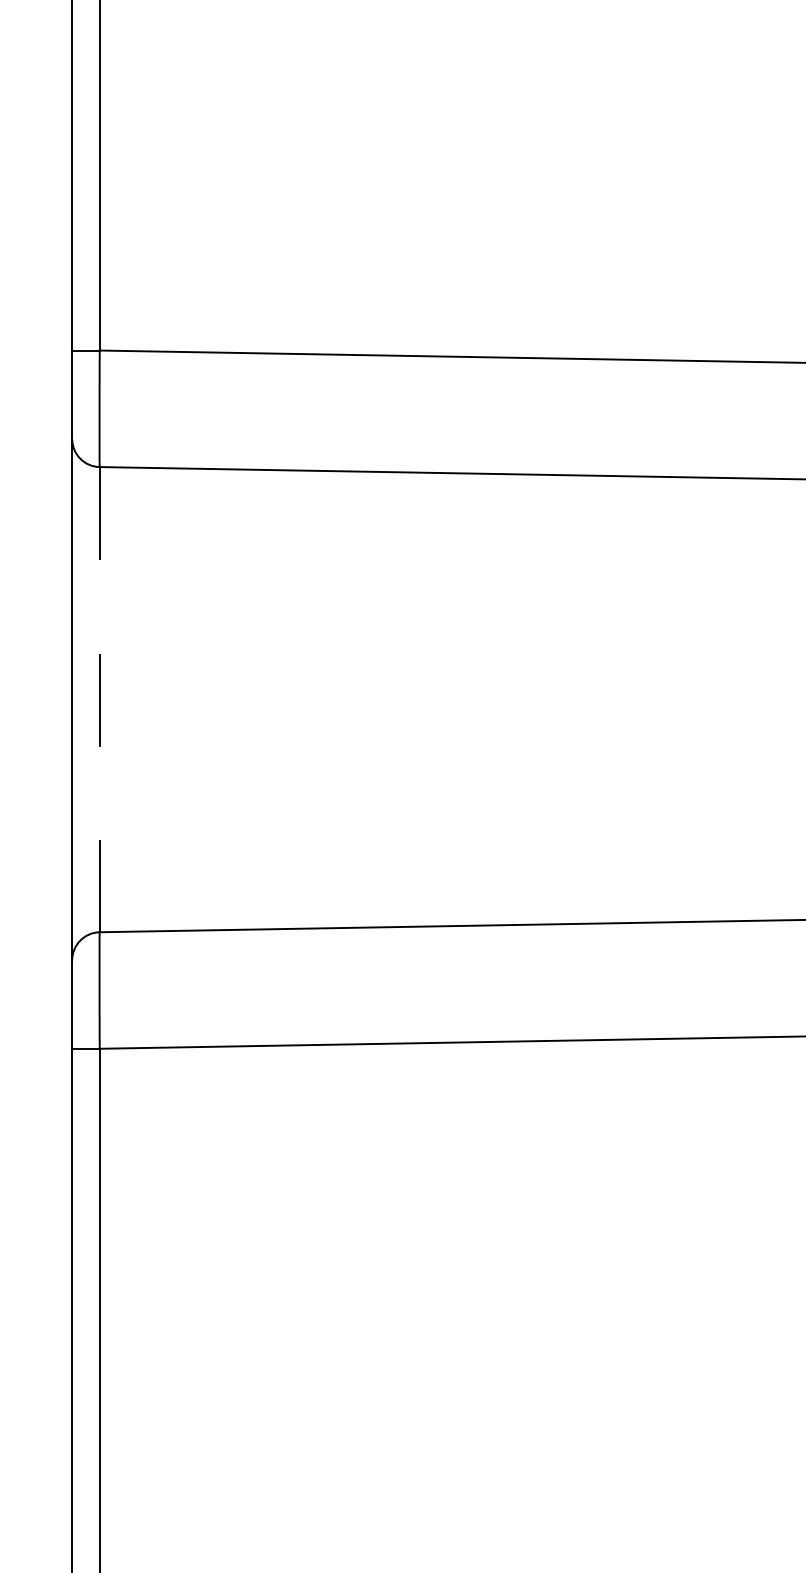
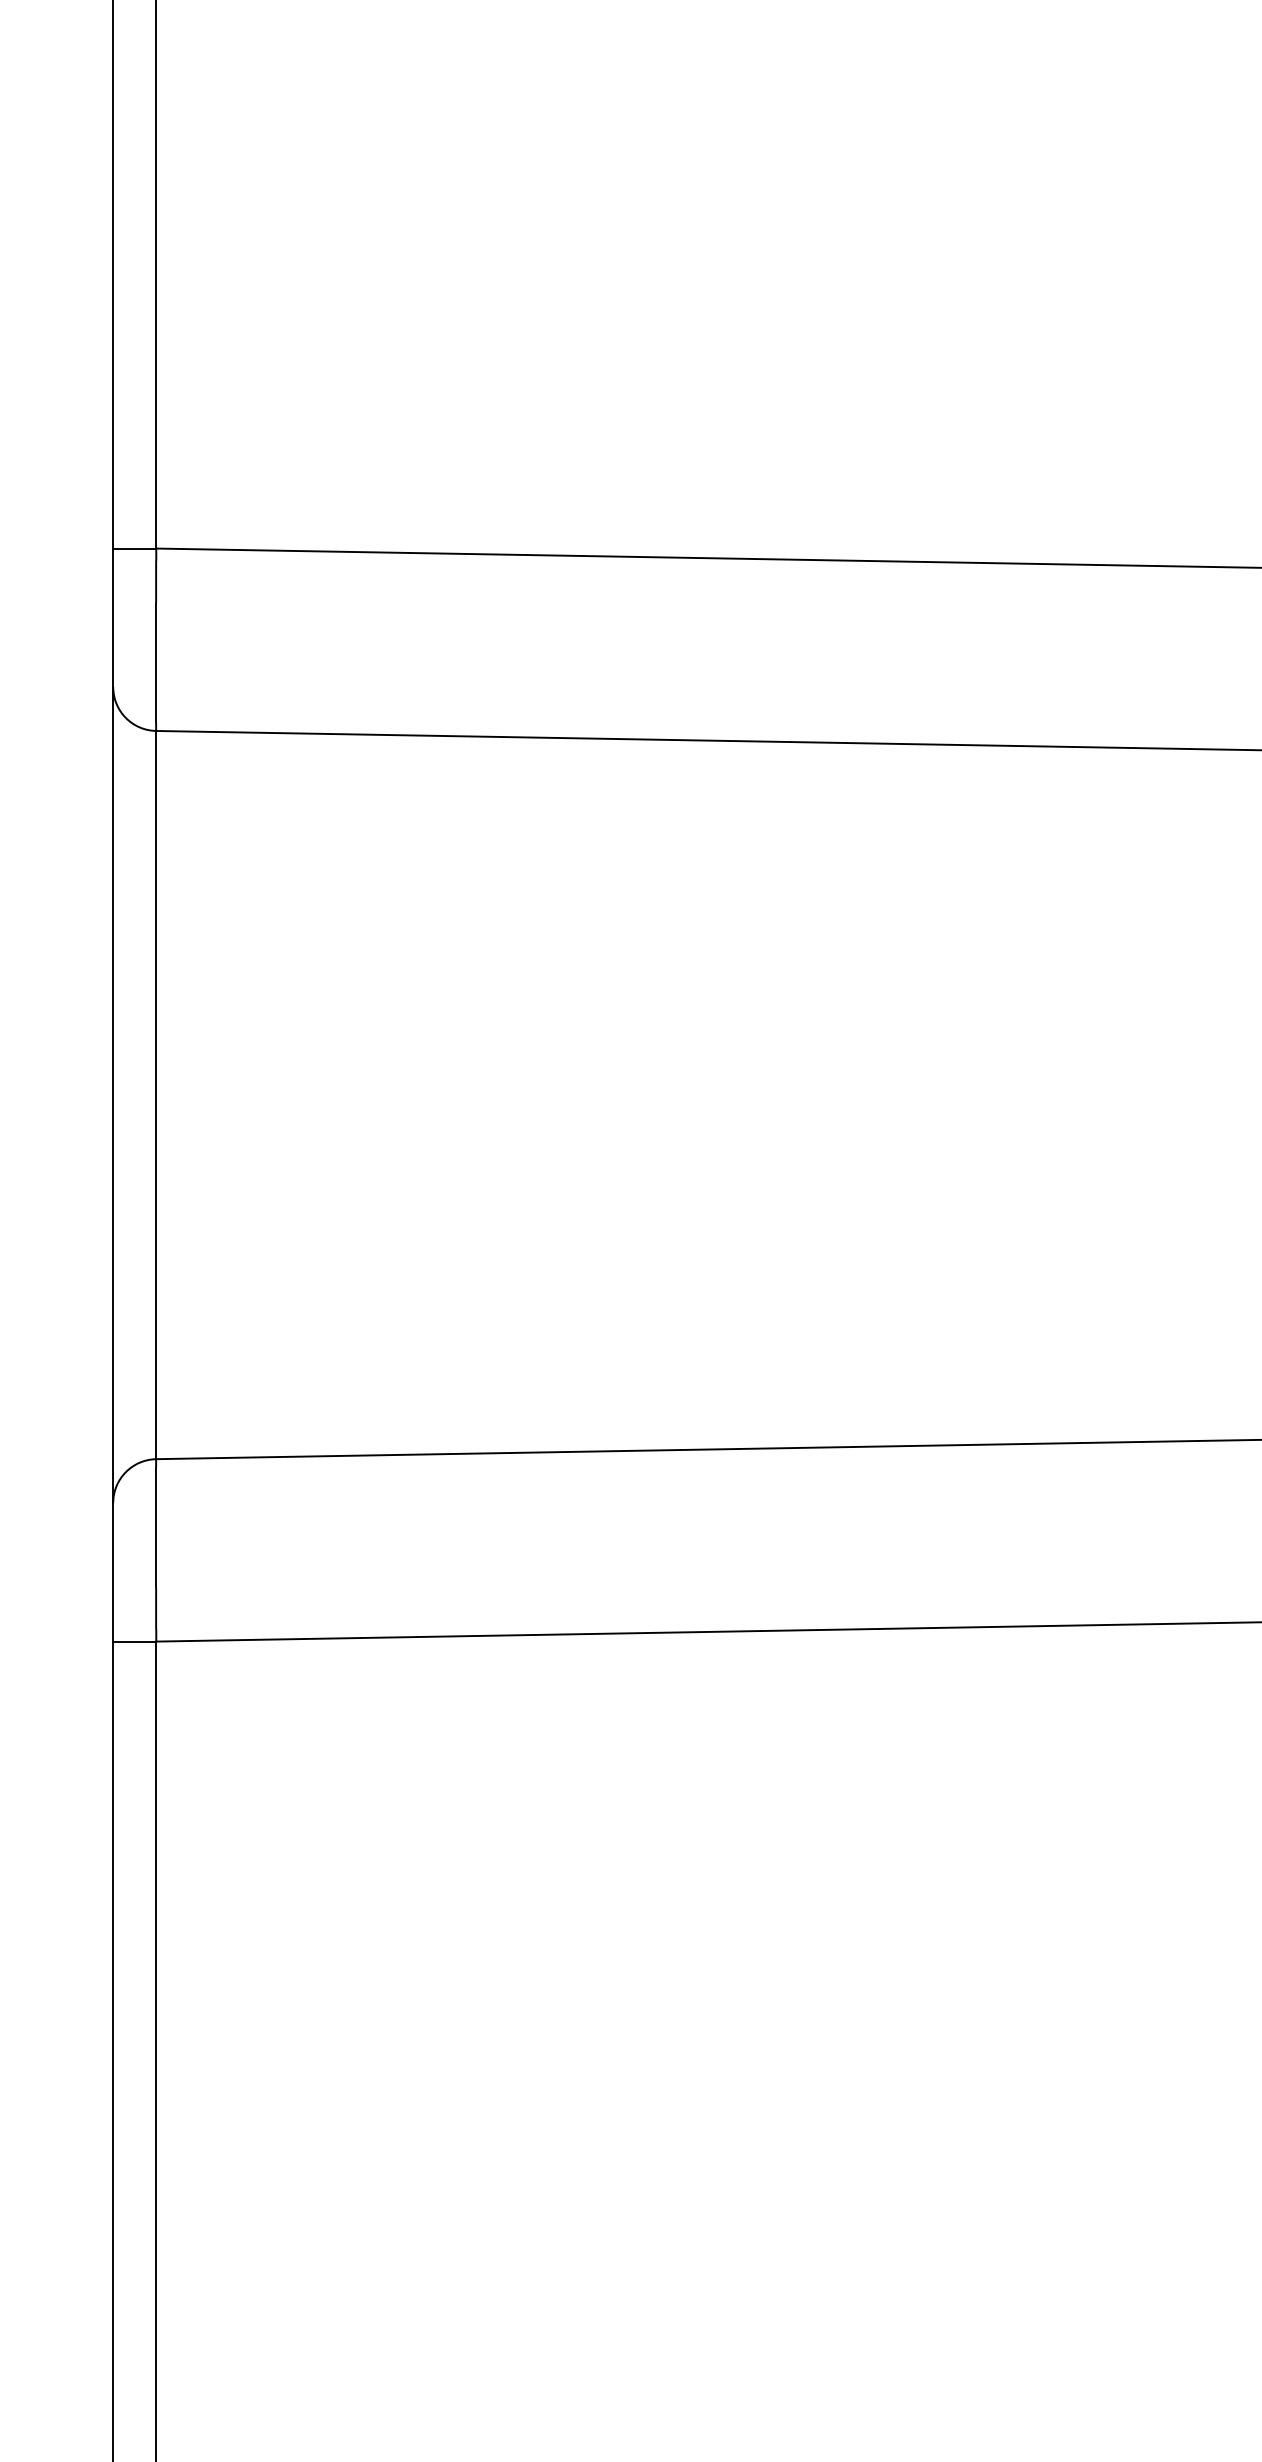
line: (99, 699) -> (155, 1094), dashed -> solid

